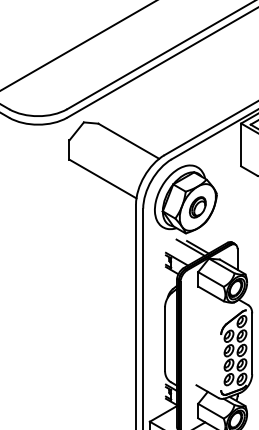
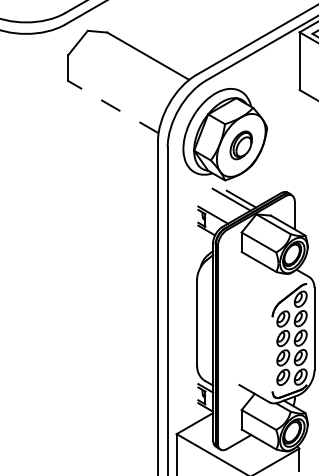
line: (103, 179) -> (114, 107), solid -> dashed

